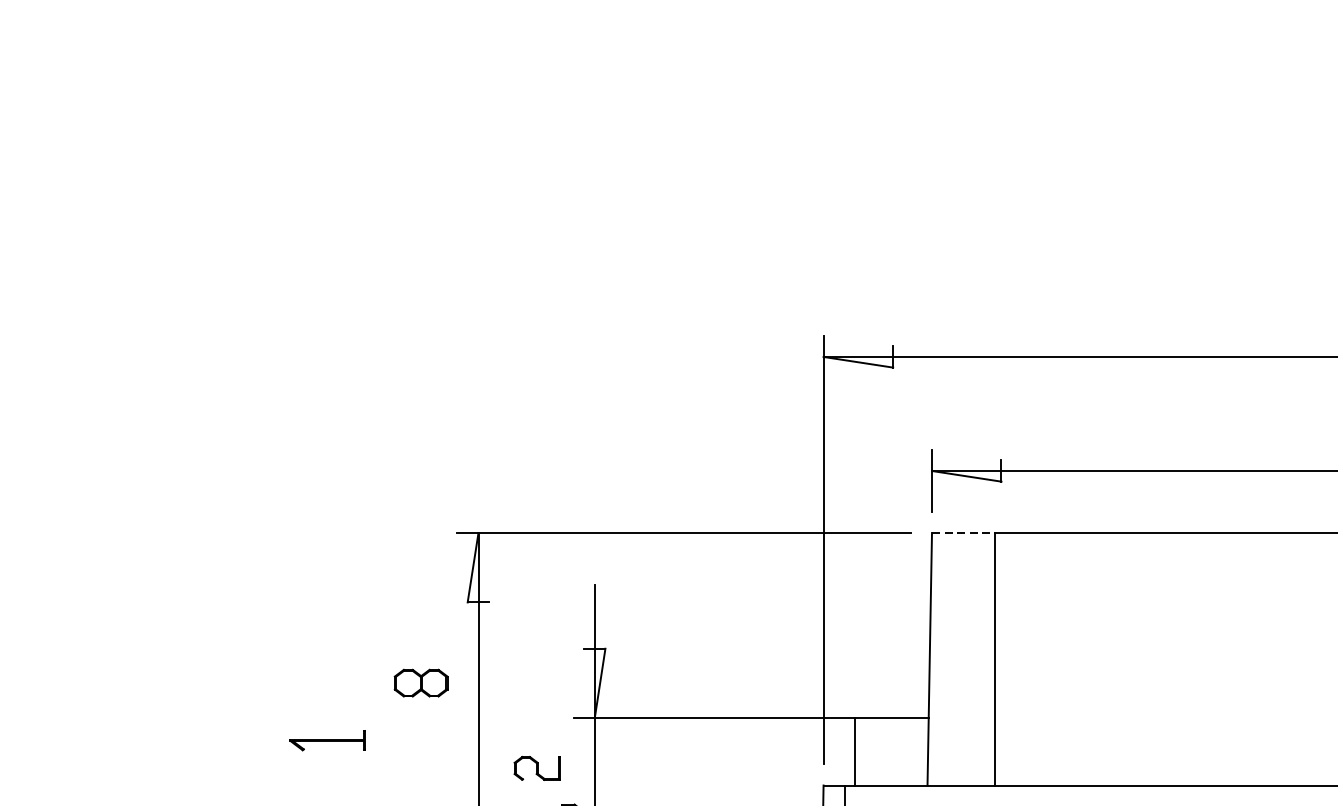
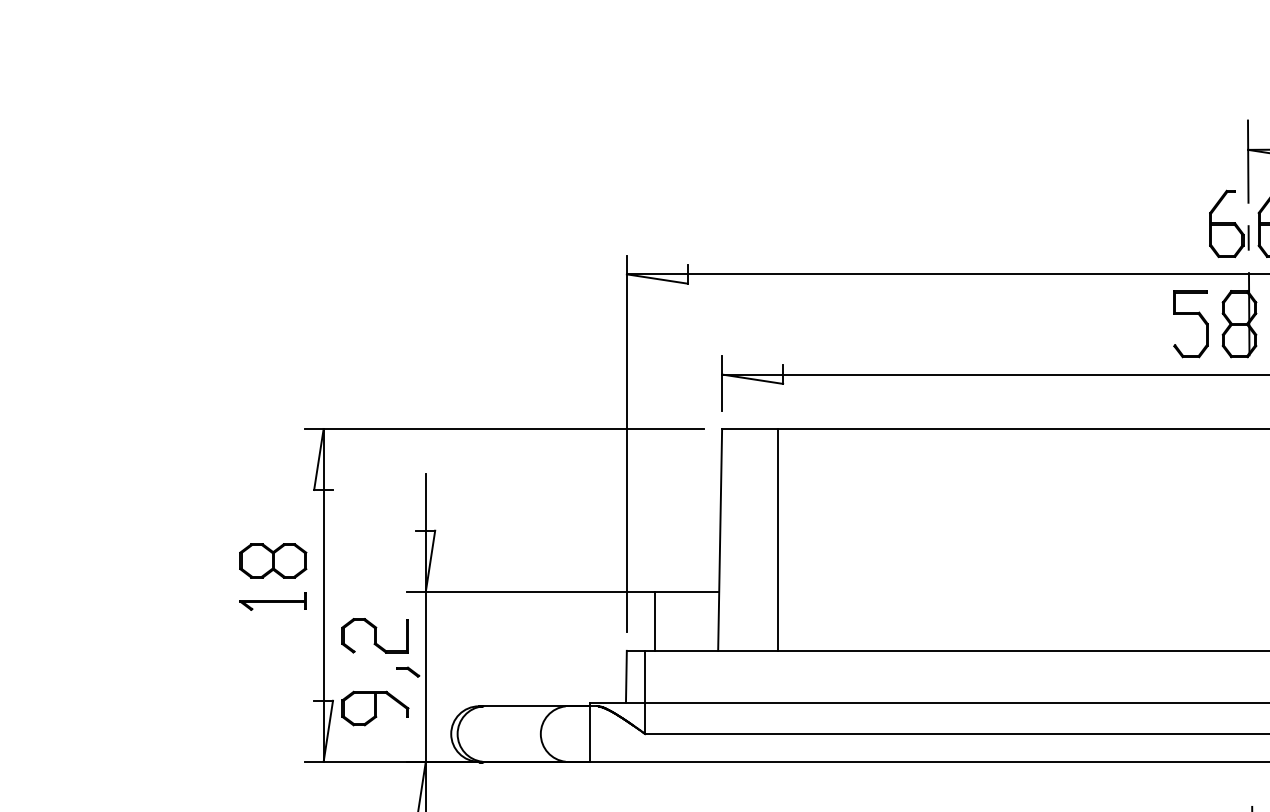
line: (963, 533) -> (749, 429), dashed -> solid
part: (421, 682) -> (273, 560), size x1.43
part: (326, 740) -> (272, 601), moved
part: (536, 768) -> (374, 635), size x1.67

